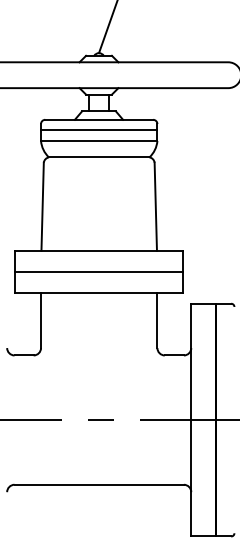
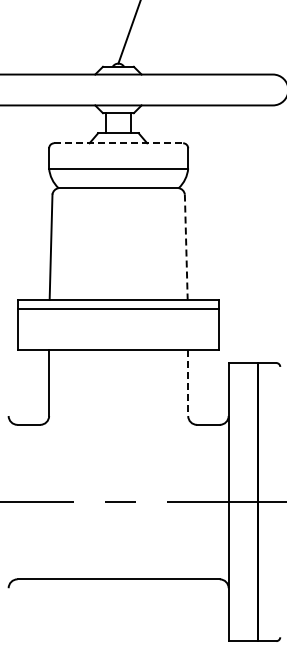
line: (99, 119) -> (119, 143), solid -> dashed
line: (99, 130) -> (118, 155), removed
line: (155, 207) -> (186, 247), solid -> dashed
line: (99, 271) -> (118, 308), moved
line: (157, 320) -> (188, 383), solid -> dashed

